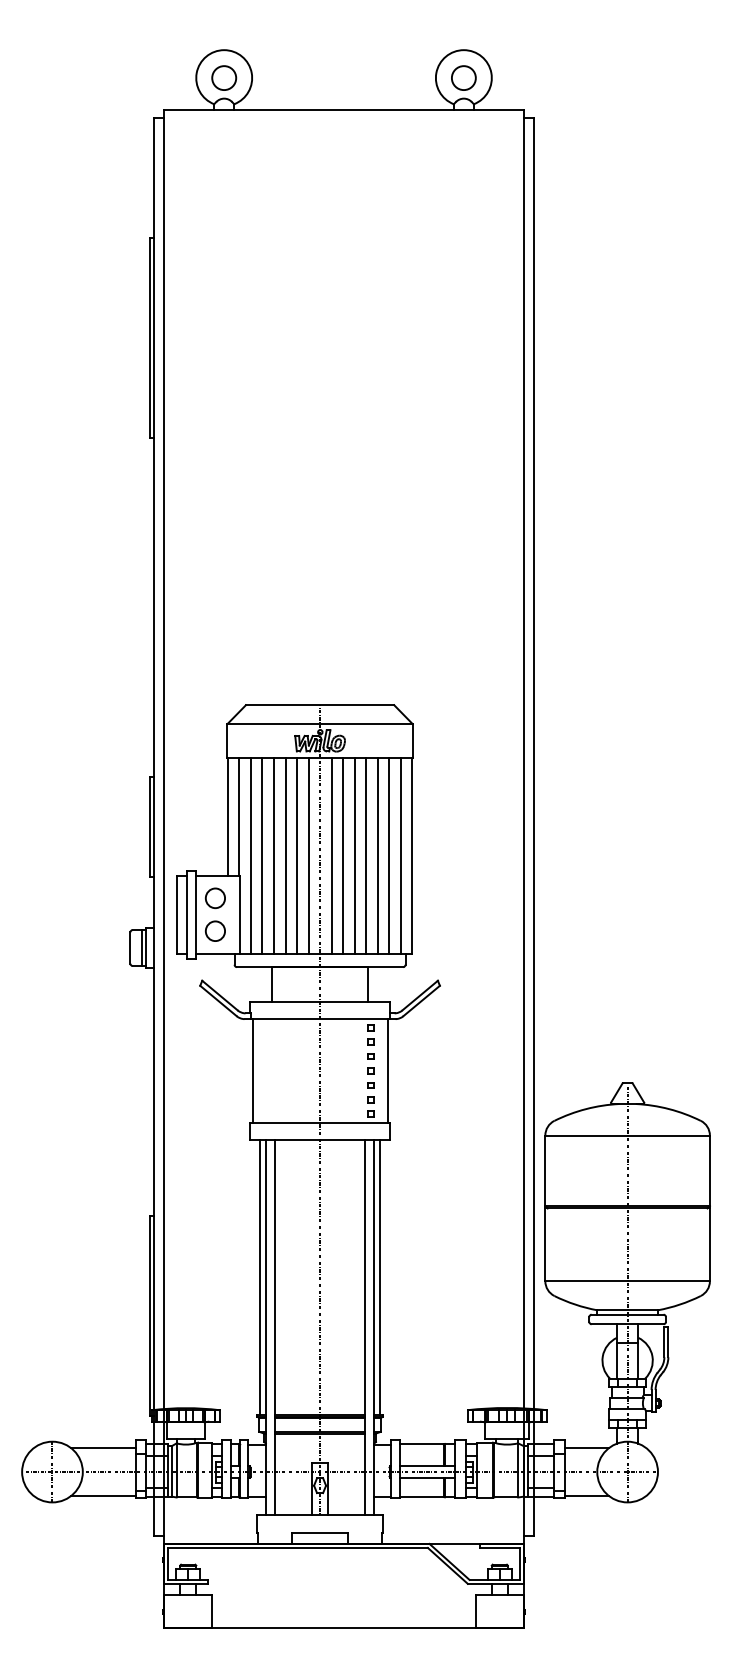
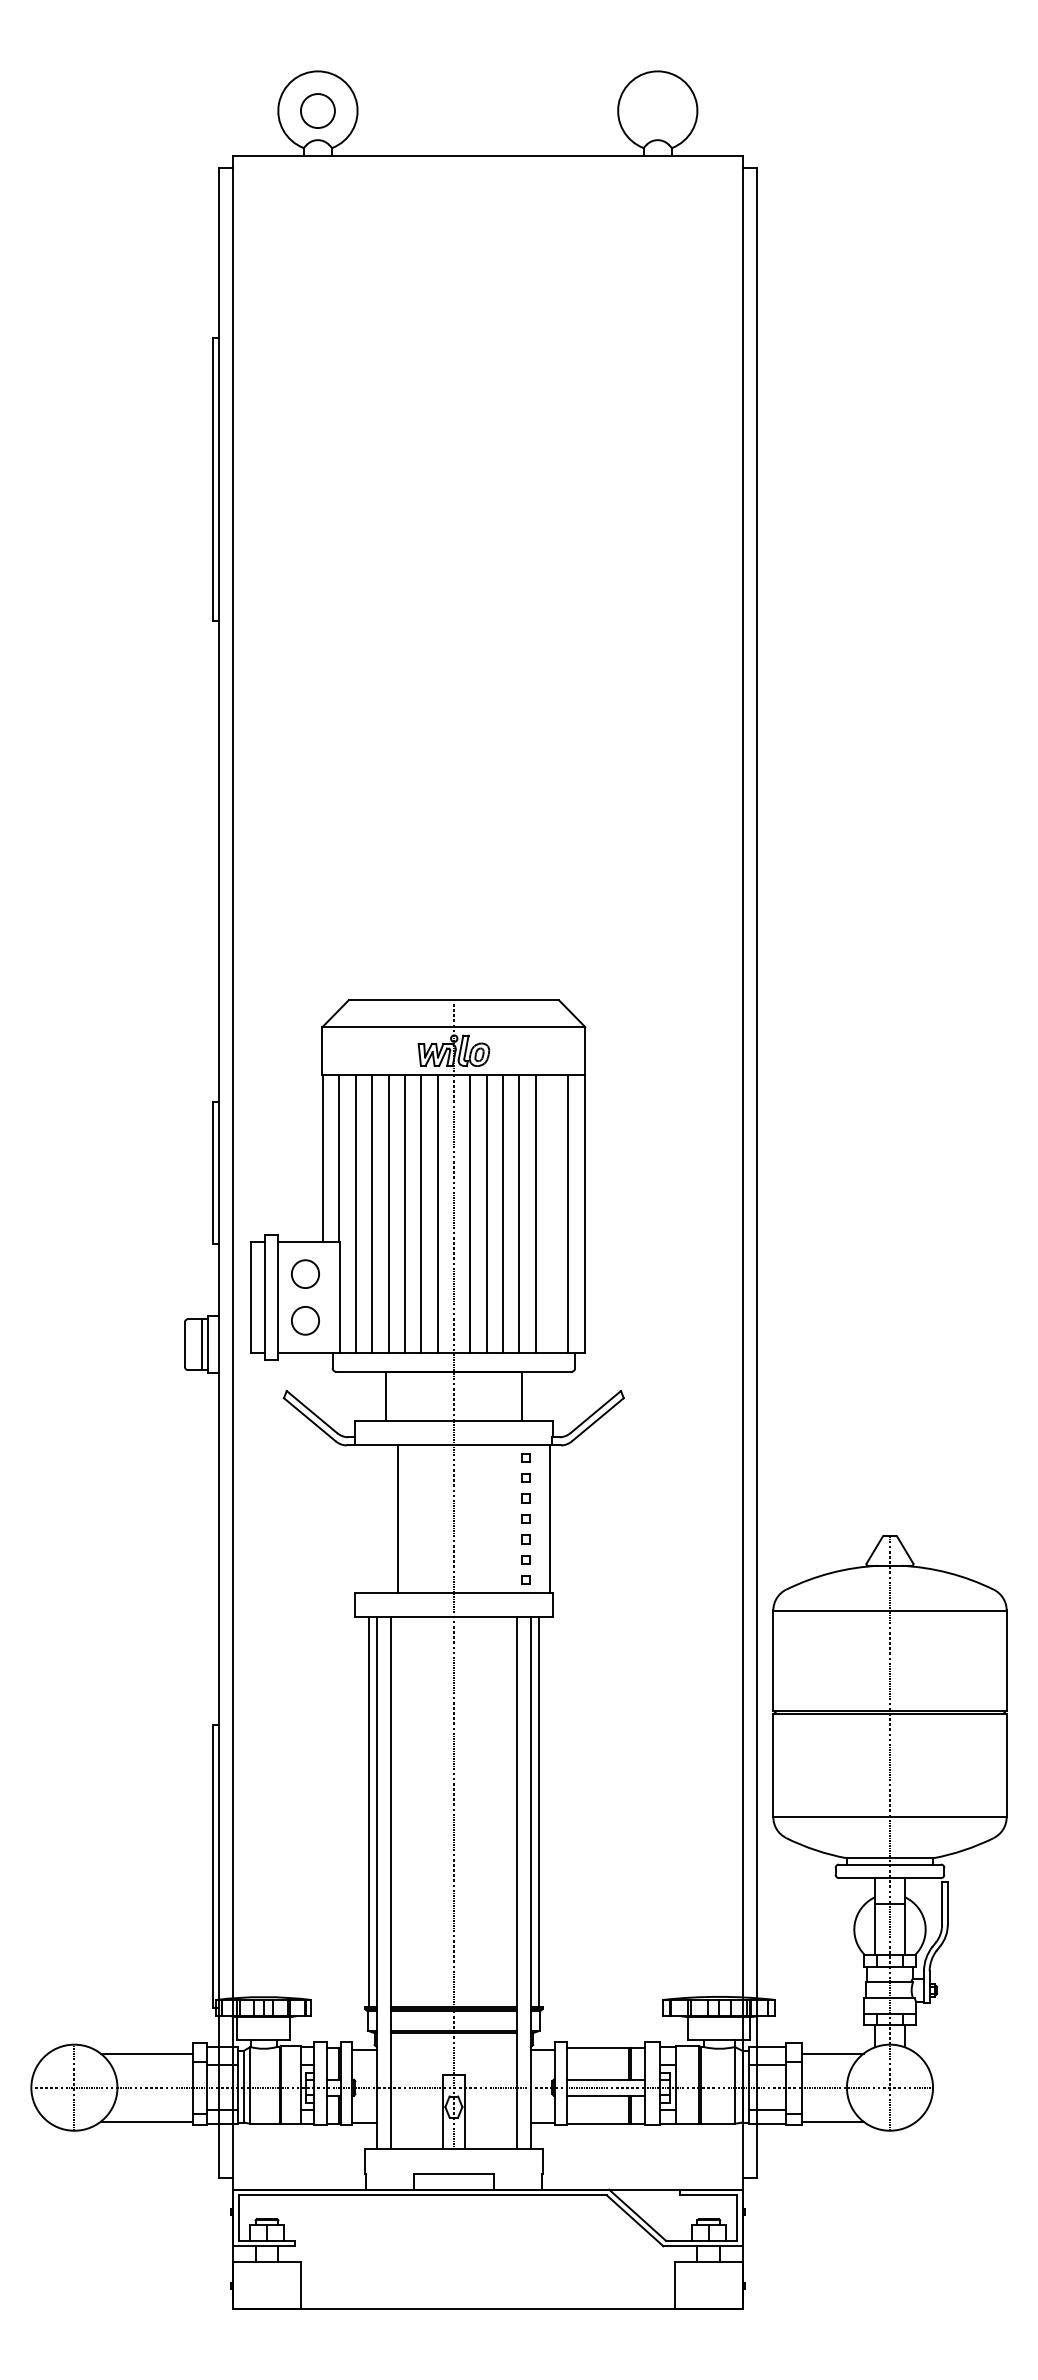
circle: (463, 77) -> (657, 110), removed
line: (388, 855) -> (551, 1213), removed
line: (252, 1070) -> (398, 1518), moved

